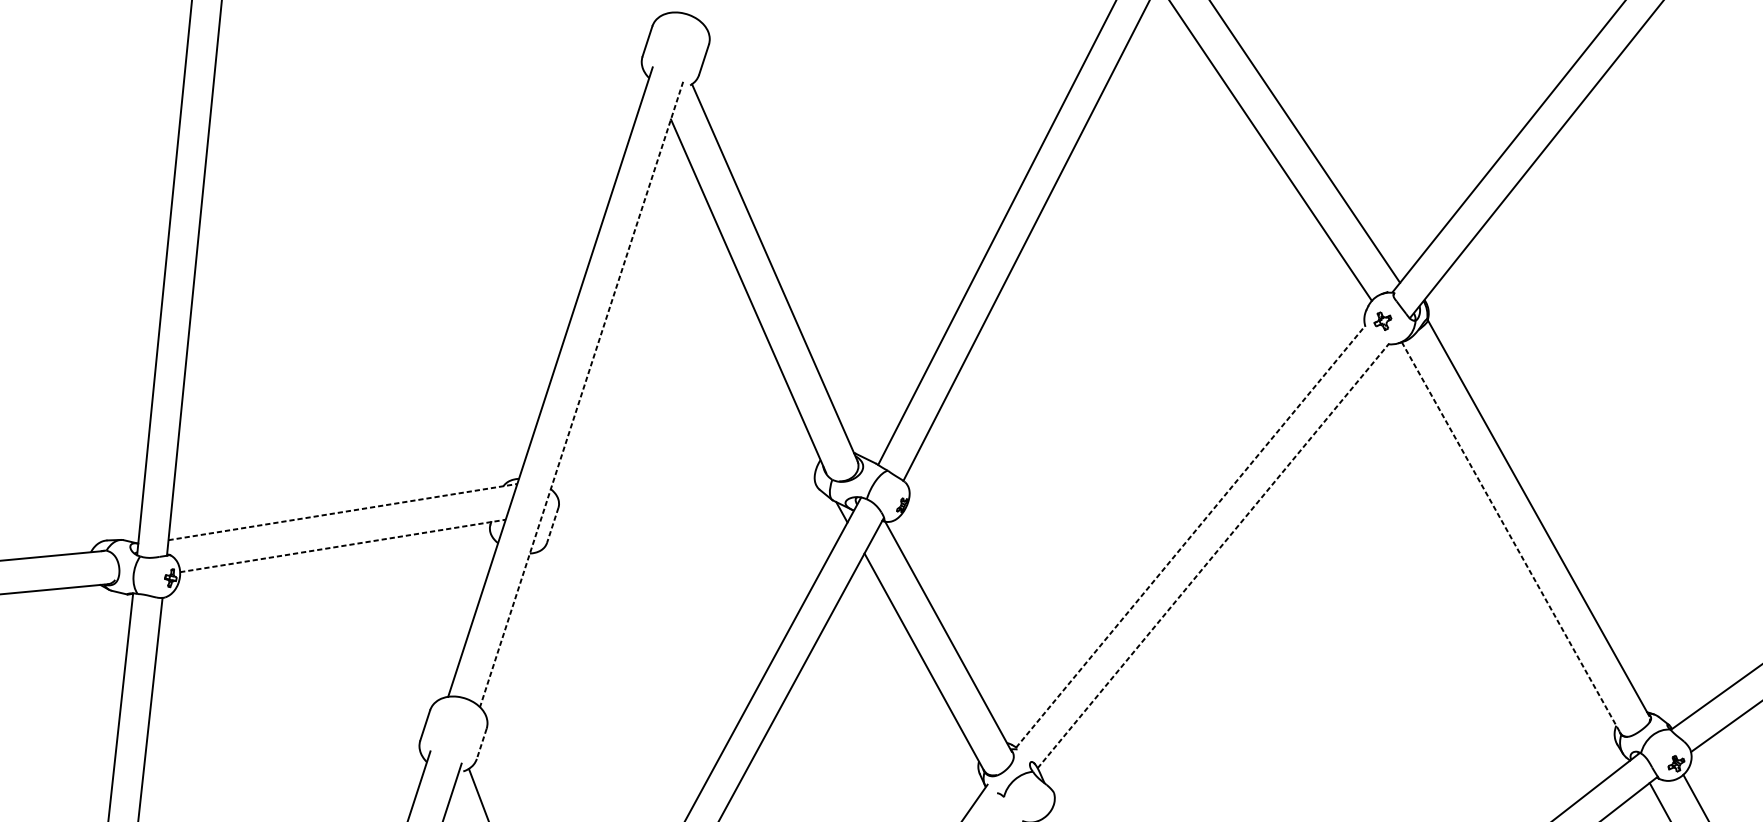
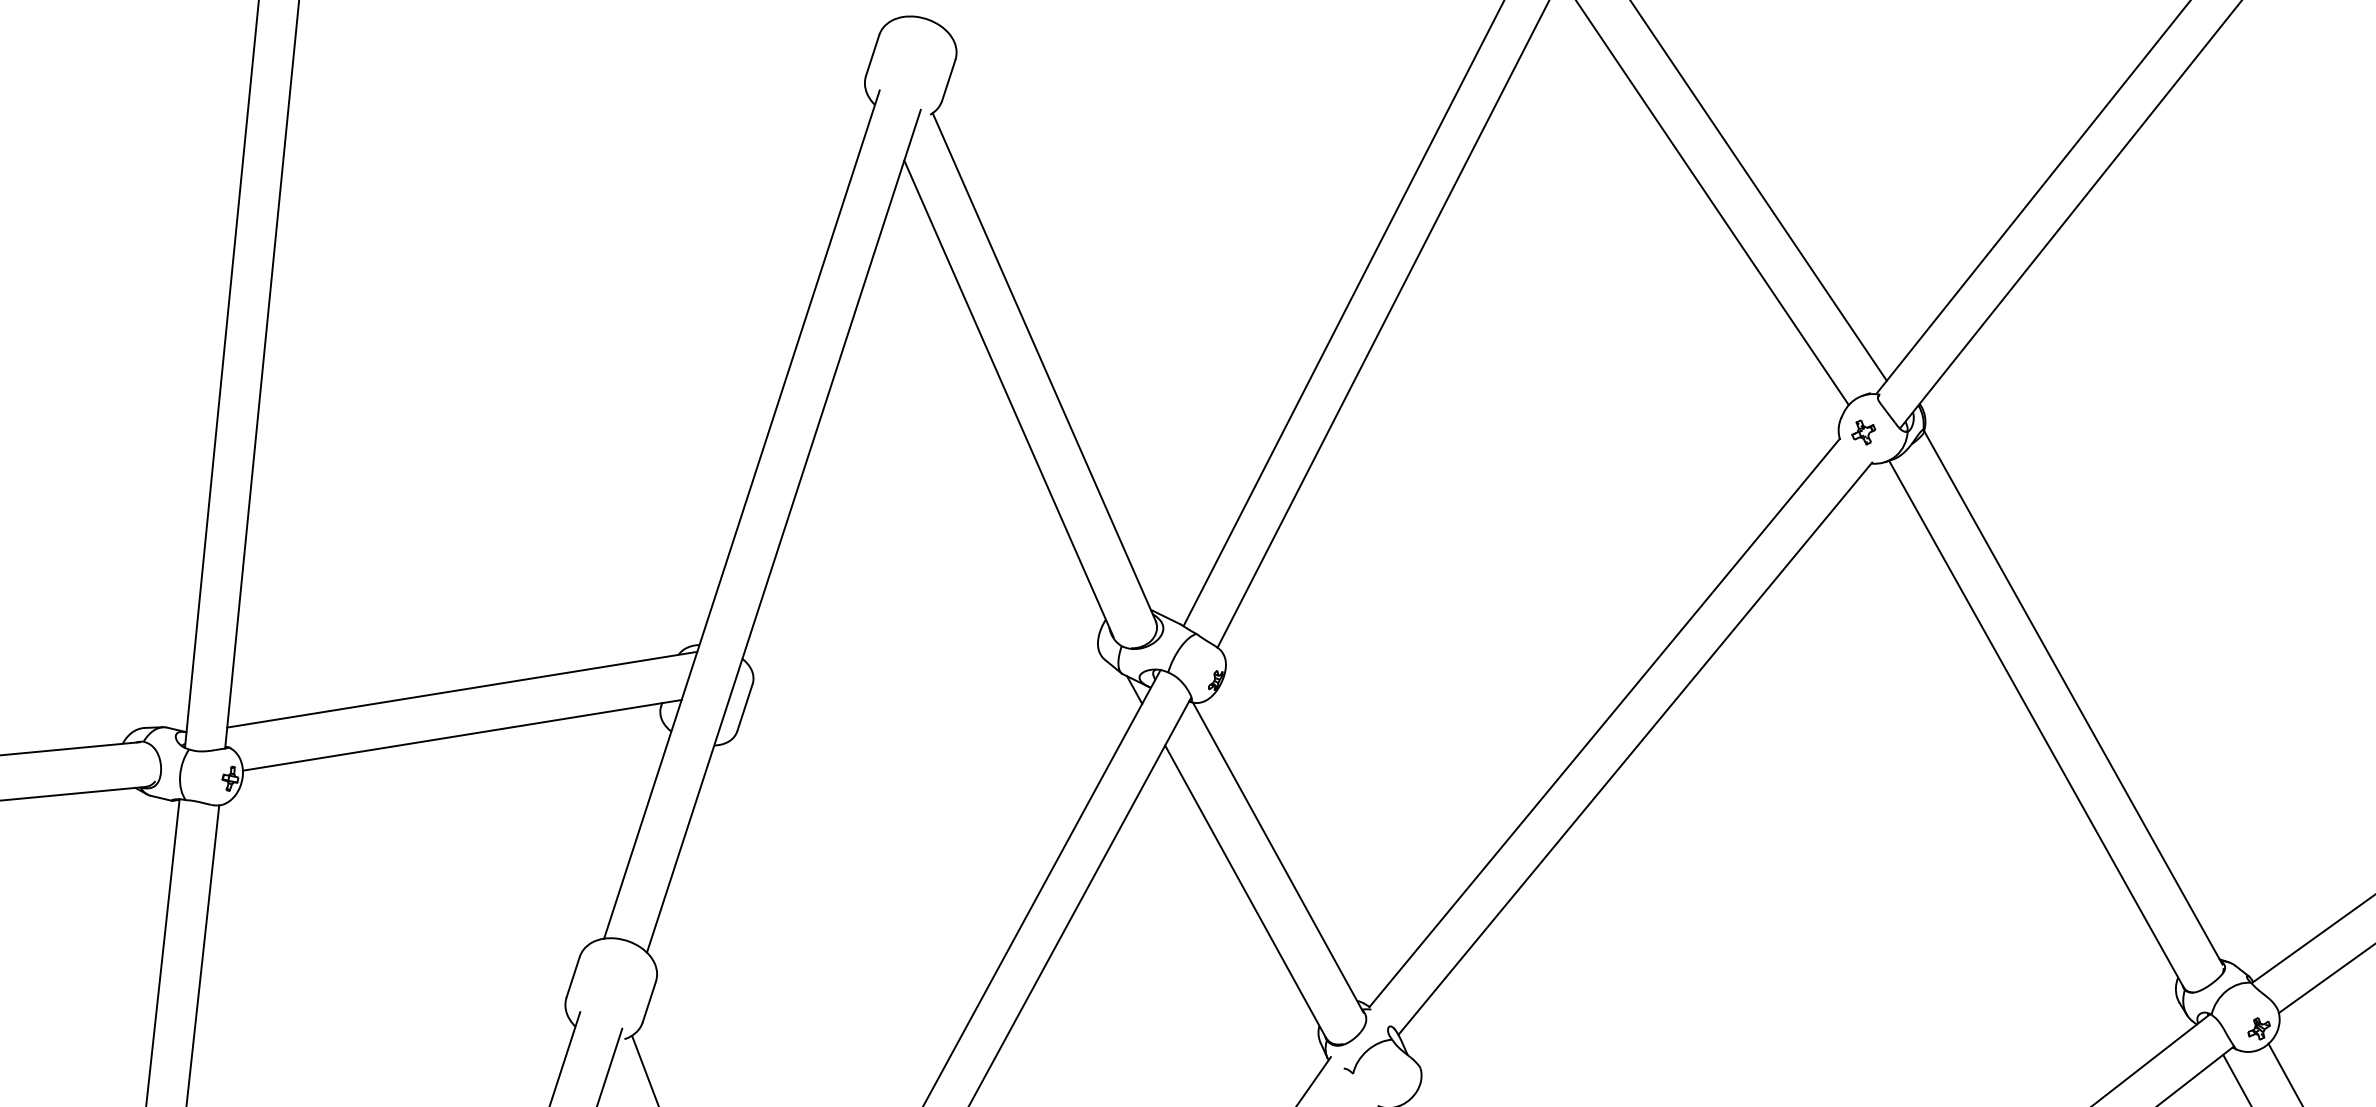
line: (581, 394) -> (783, 531), dashed -> solid
line: (343, 511) -> (462, 689), dashed -> solid
line: (553, 525) -> (745, 707), dashed -> solid
line: (1190, 536) -> (1604, 722), dashed -> solid
line: (1511, 537) -> (2036, 724), dashed -> solid
line: (343, 546) -> (462, 735), dashed -> solid
line: (1213, 555) -> (1635, 748), dashed -> solid
line: (481, 744) -> (649, 1002), dashed -> solid

